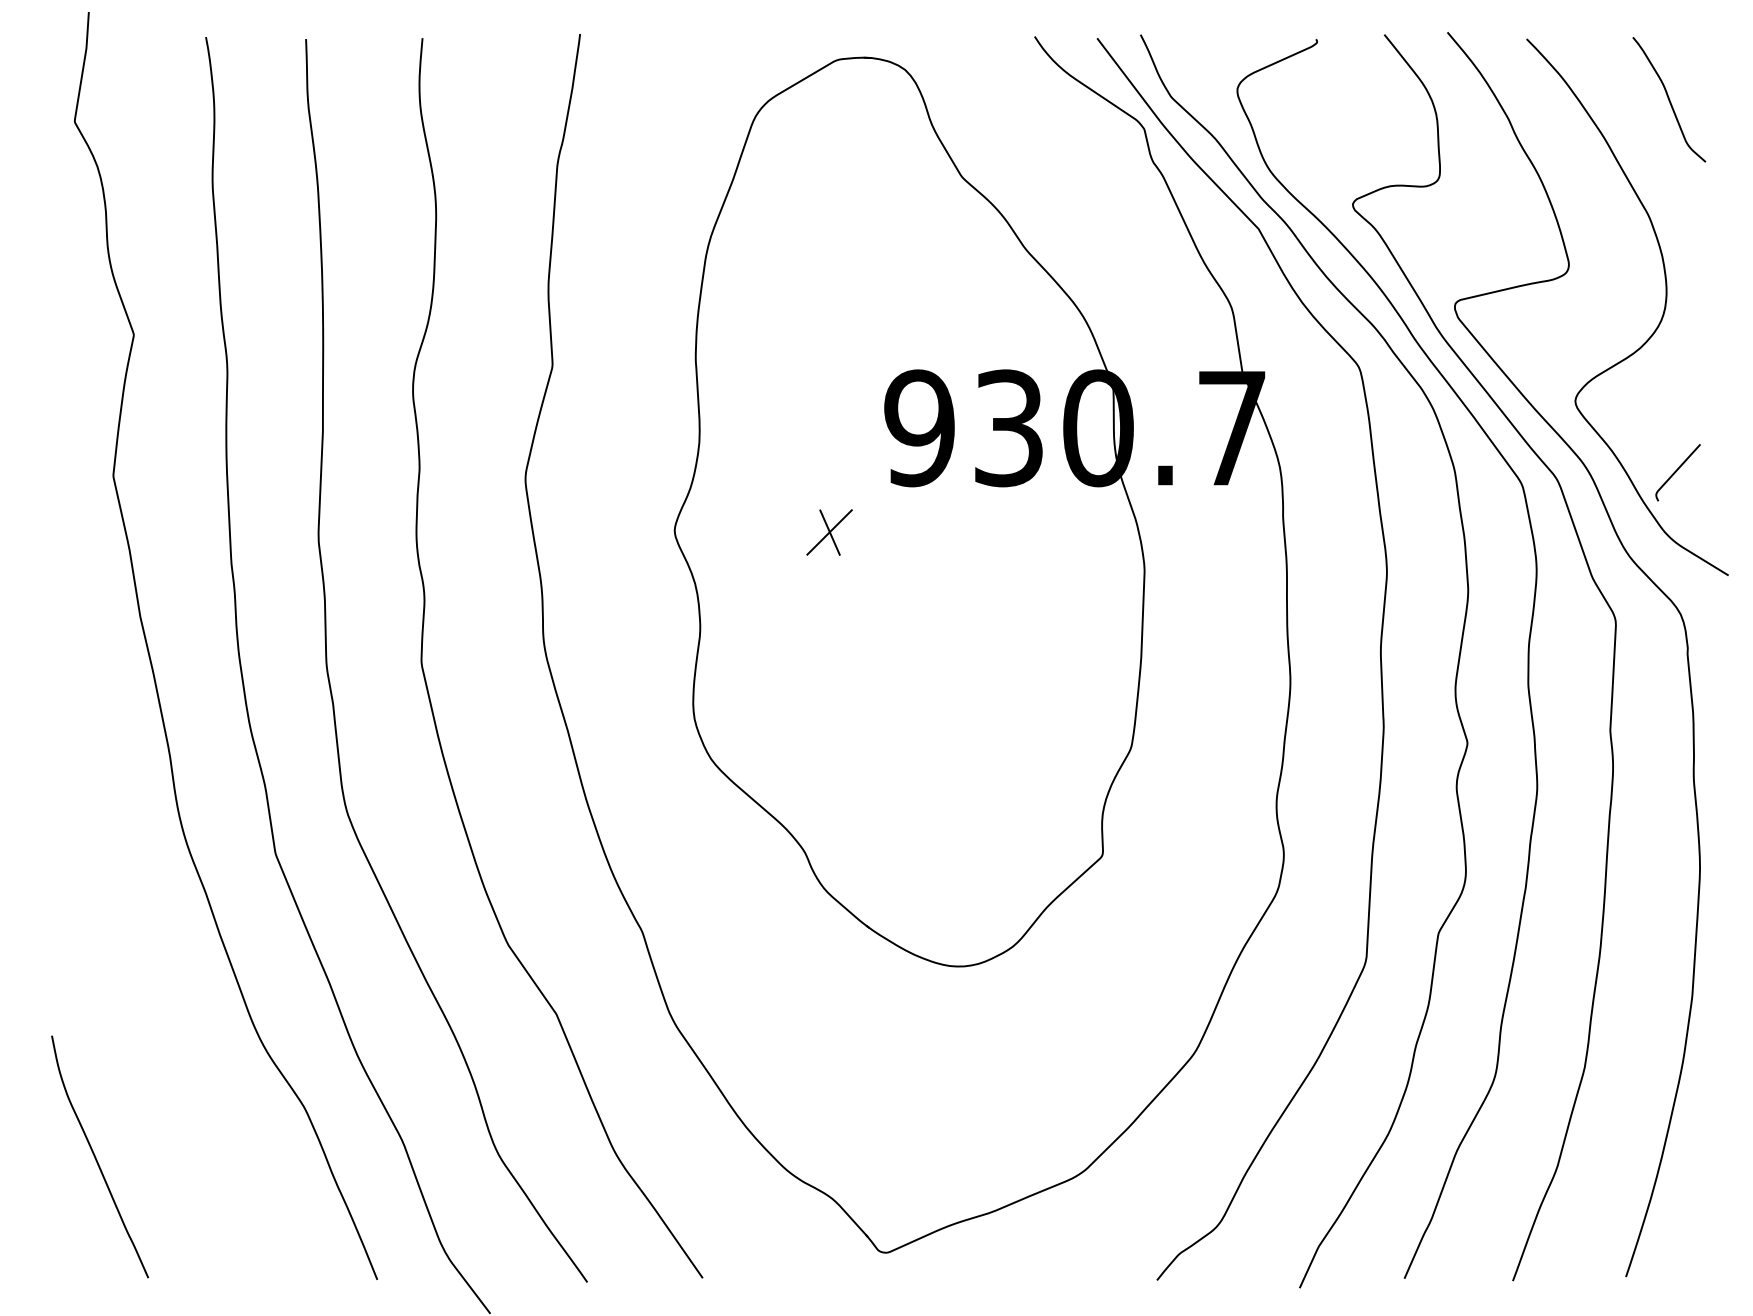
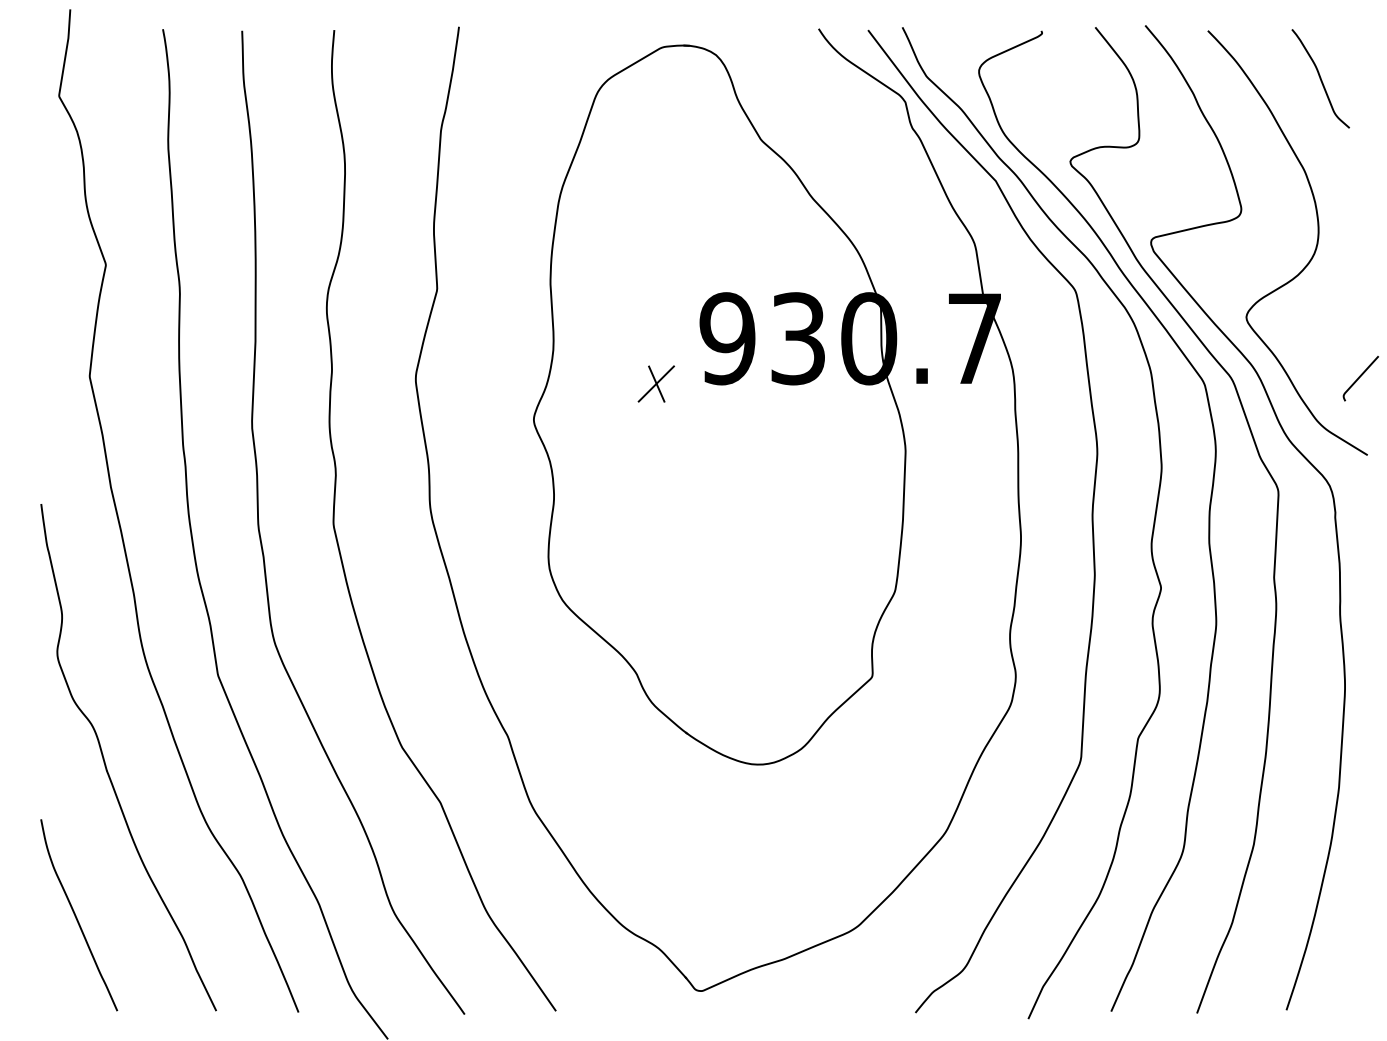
curve: (1677, 471) -> (1360, 377), moved
part: (829, 532) -> (656, 384), moved
curve: (134, 967) -> (106, 765), added

